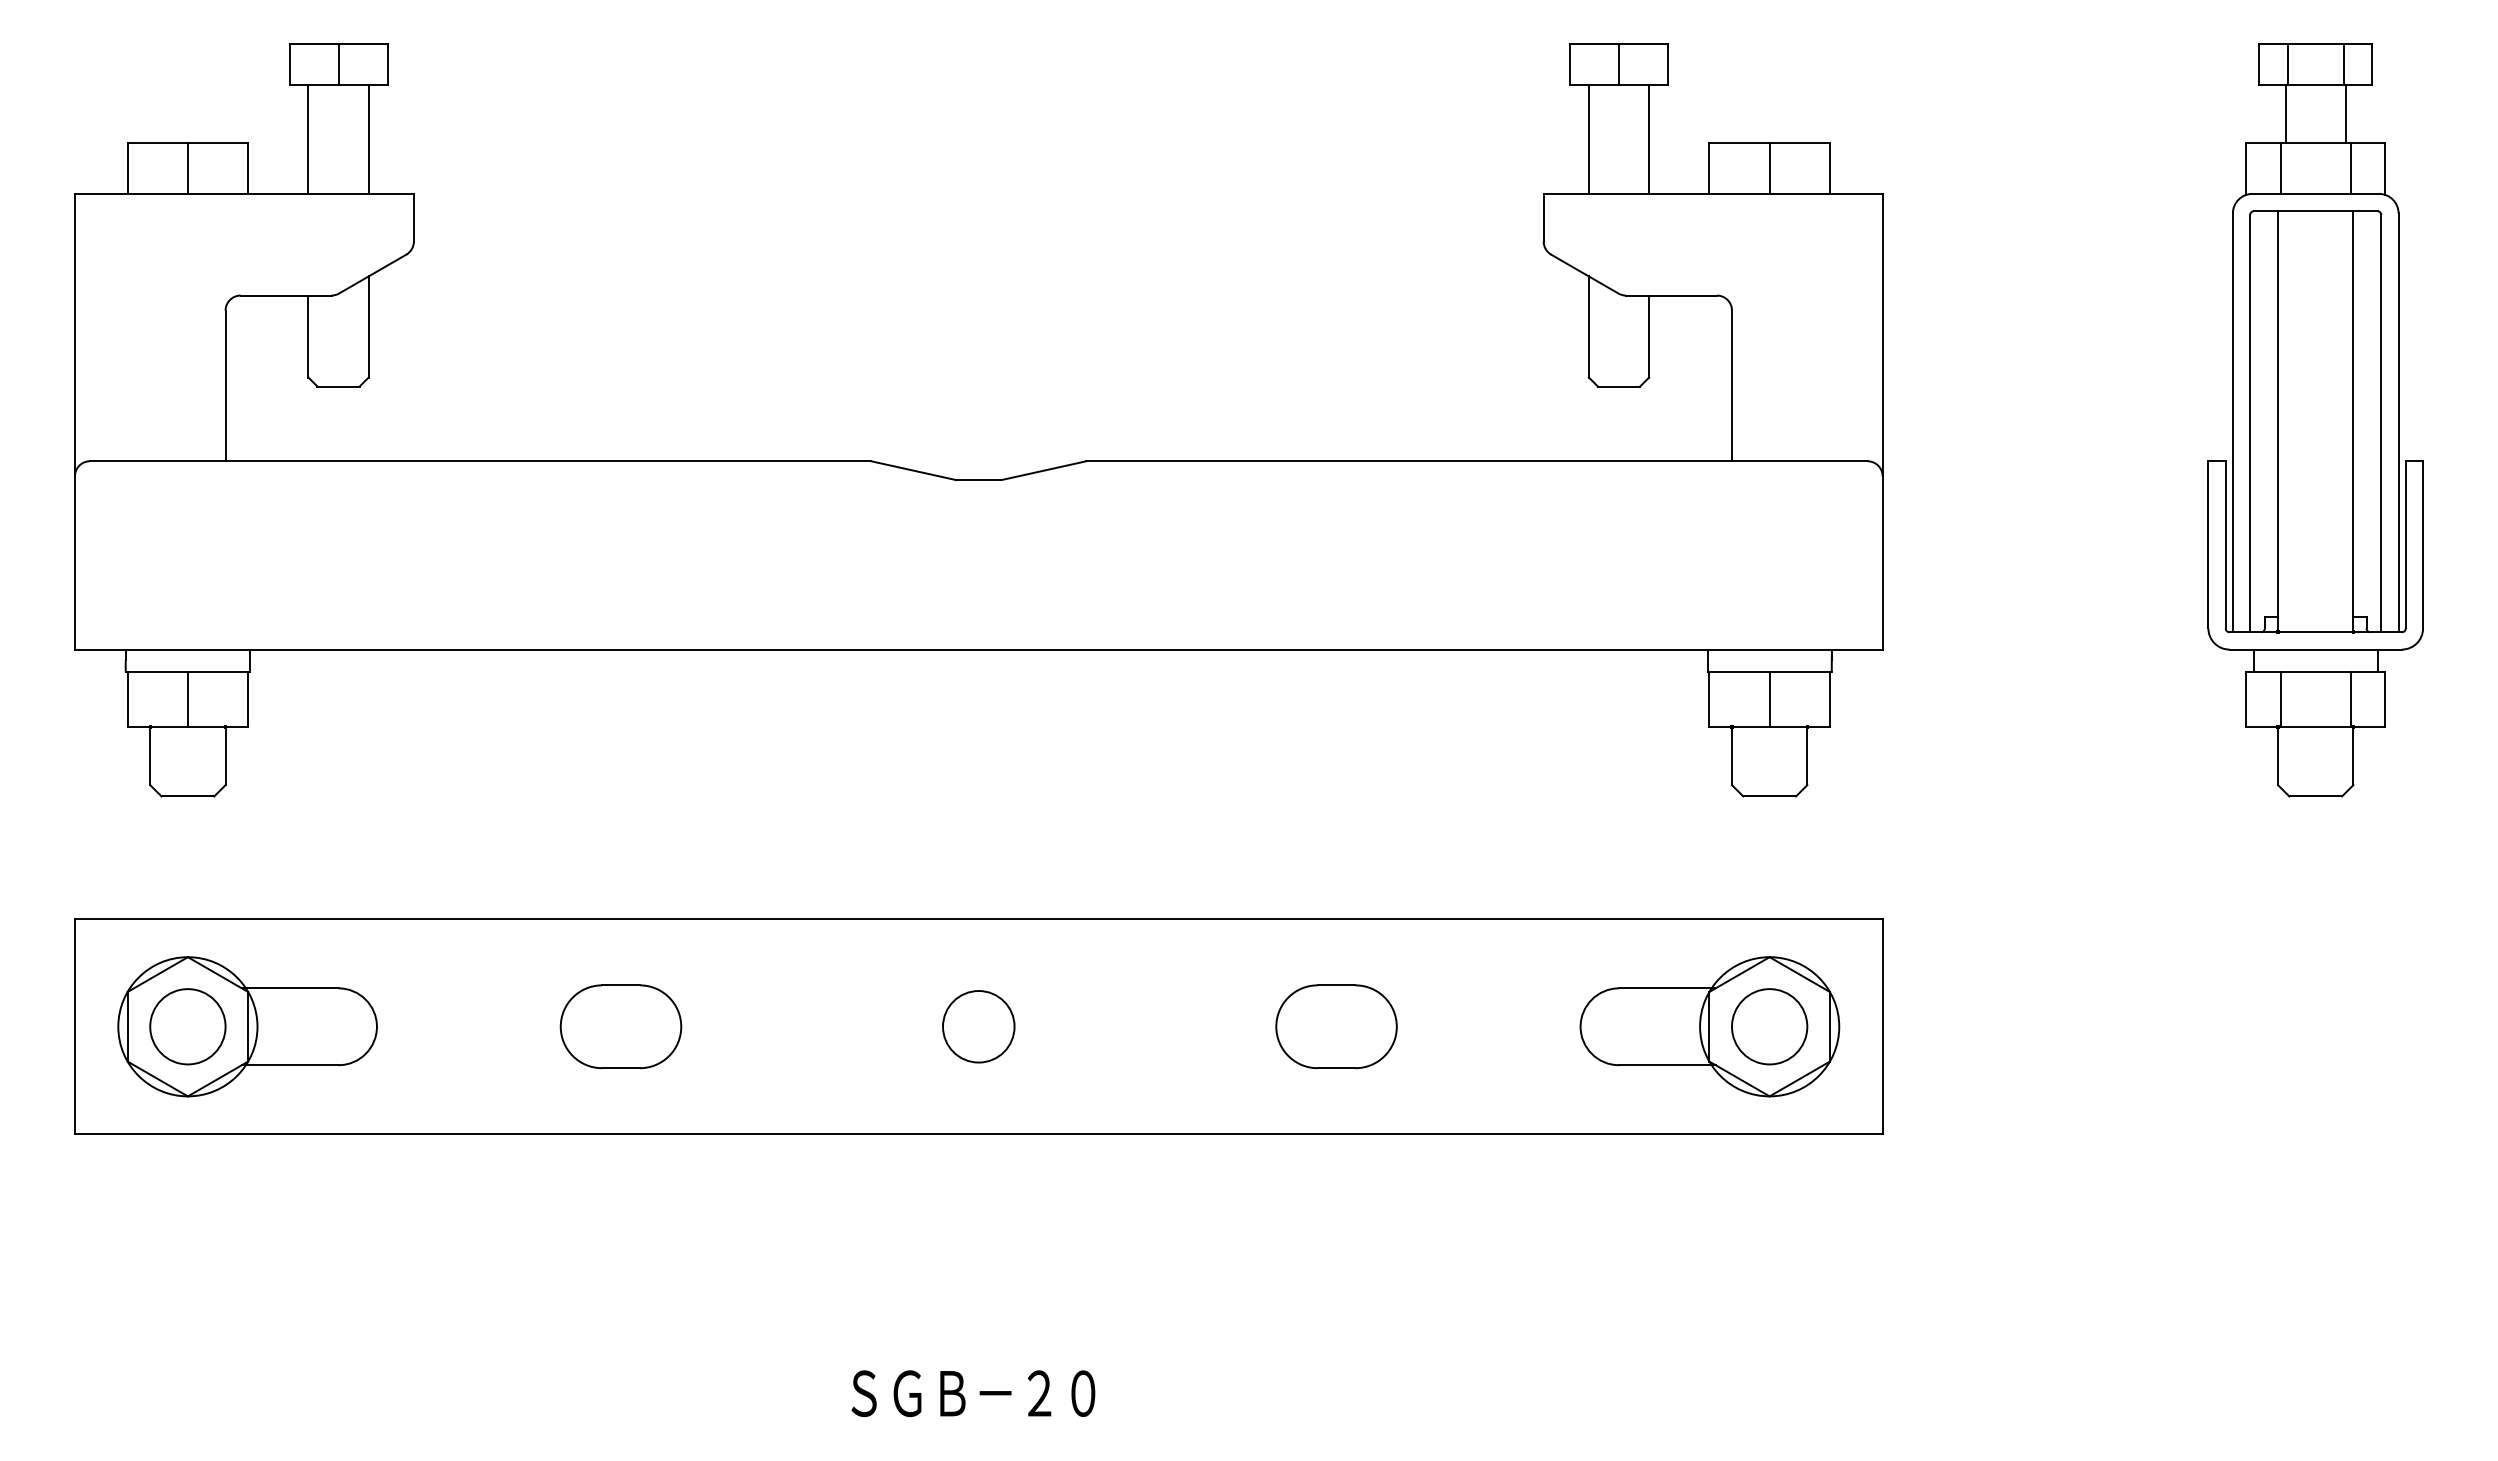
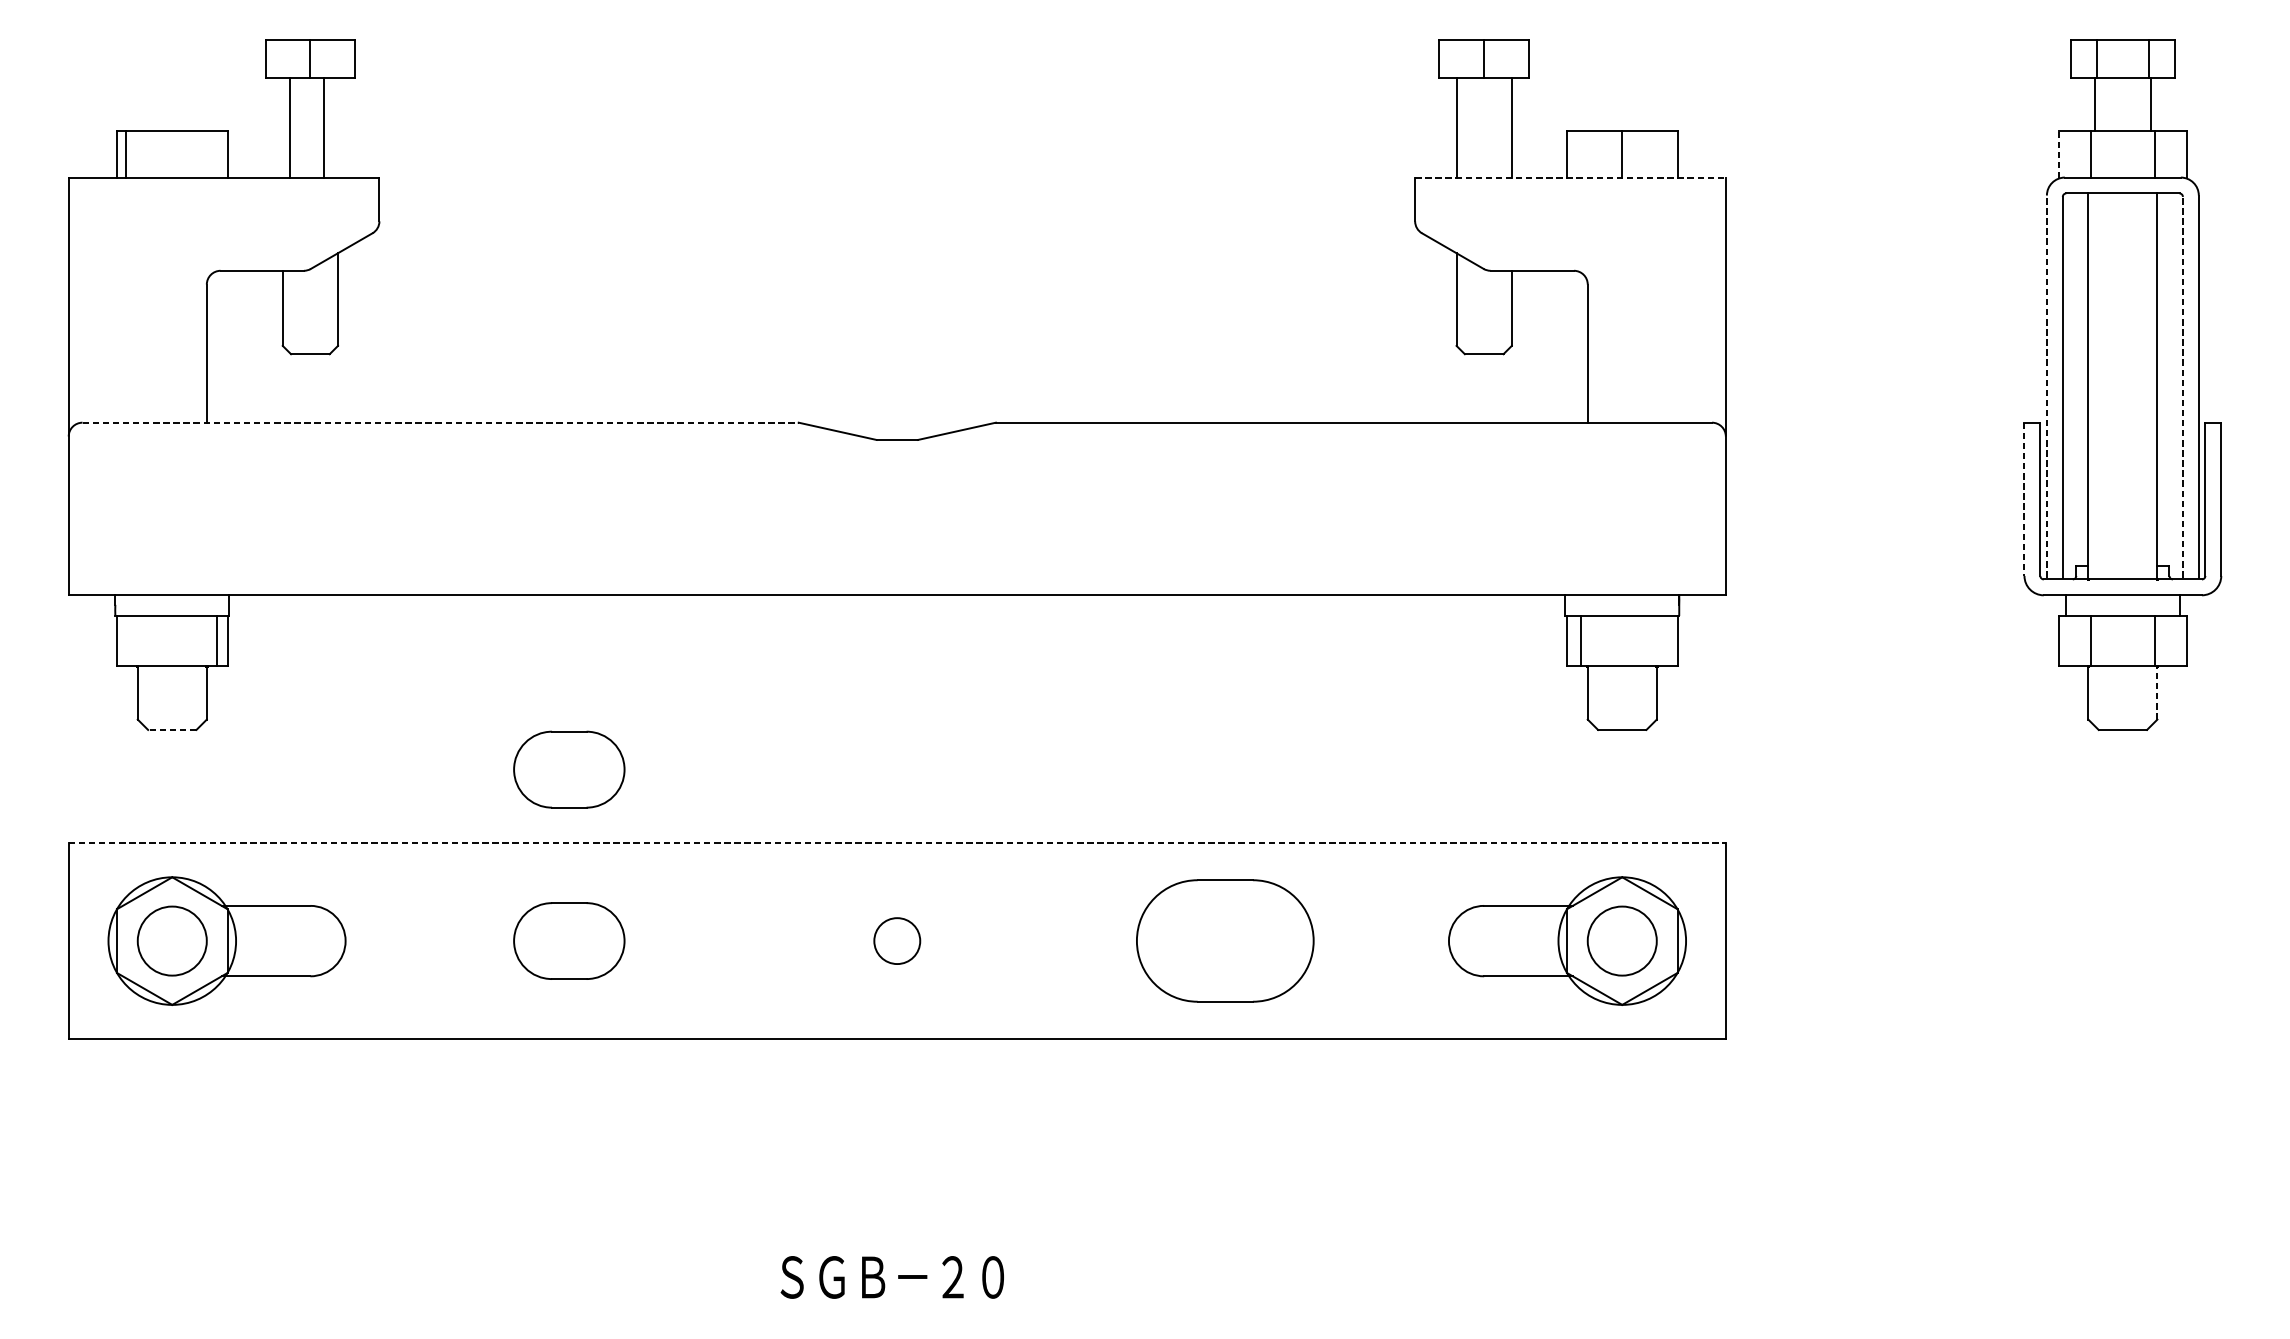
line: (308, 139) -> (324, 127), moved
line: (368, 139) -> (290, 127), moved
line: (187, 167) -> (126, 153), moved
line: (2246, 168) -> (2059, 154), solid -> dashed
line: (1713, 193) -> (1570, 177), solid -> dashed
line: (2232, 421) -> (2046, 386), solid -> dashed
line: (2381, 422) -> (2183, 387), solid -> dashed
line: (480, 461) -> (440, 422), solid -> dashed
line: (2208, 544) -> (2024, 498), solid -> dashed
line: (187, 699) -> (216, 641), moved
line: (1769, 699) -> (1580, 641), moved
line: (2353, 756) -> (2157, 693), solid -> dashed
line: (187, 796) -> (171, 730), solid -> dashed
part: (620, 839) -> (568, 769), added
line: (978, 919) -> (897, 842), solid -> dashed
circle: (978, 1026) -> (897, 940), size x0.7
part: (1336, 1026) -> (1225, 940), size x1.6

